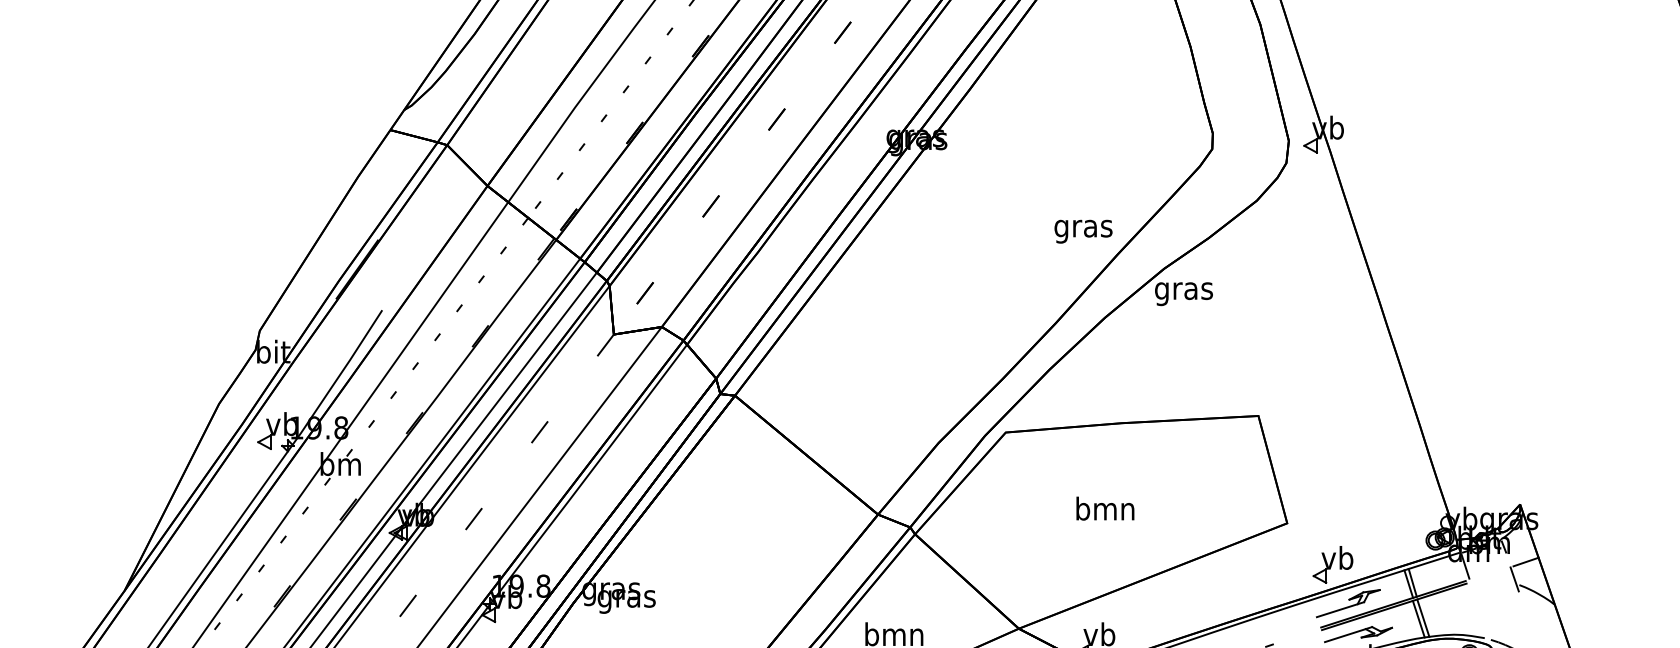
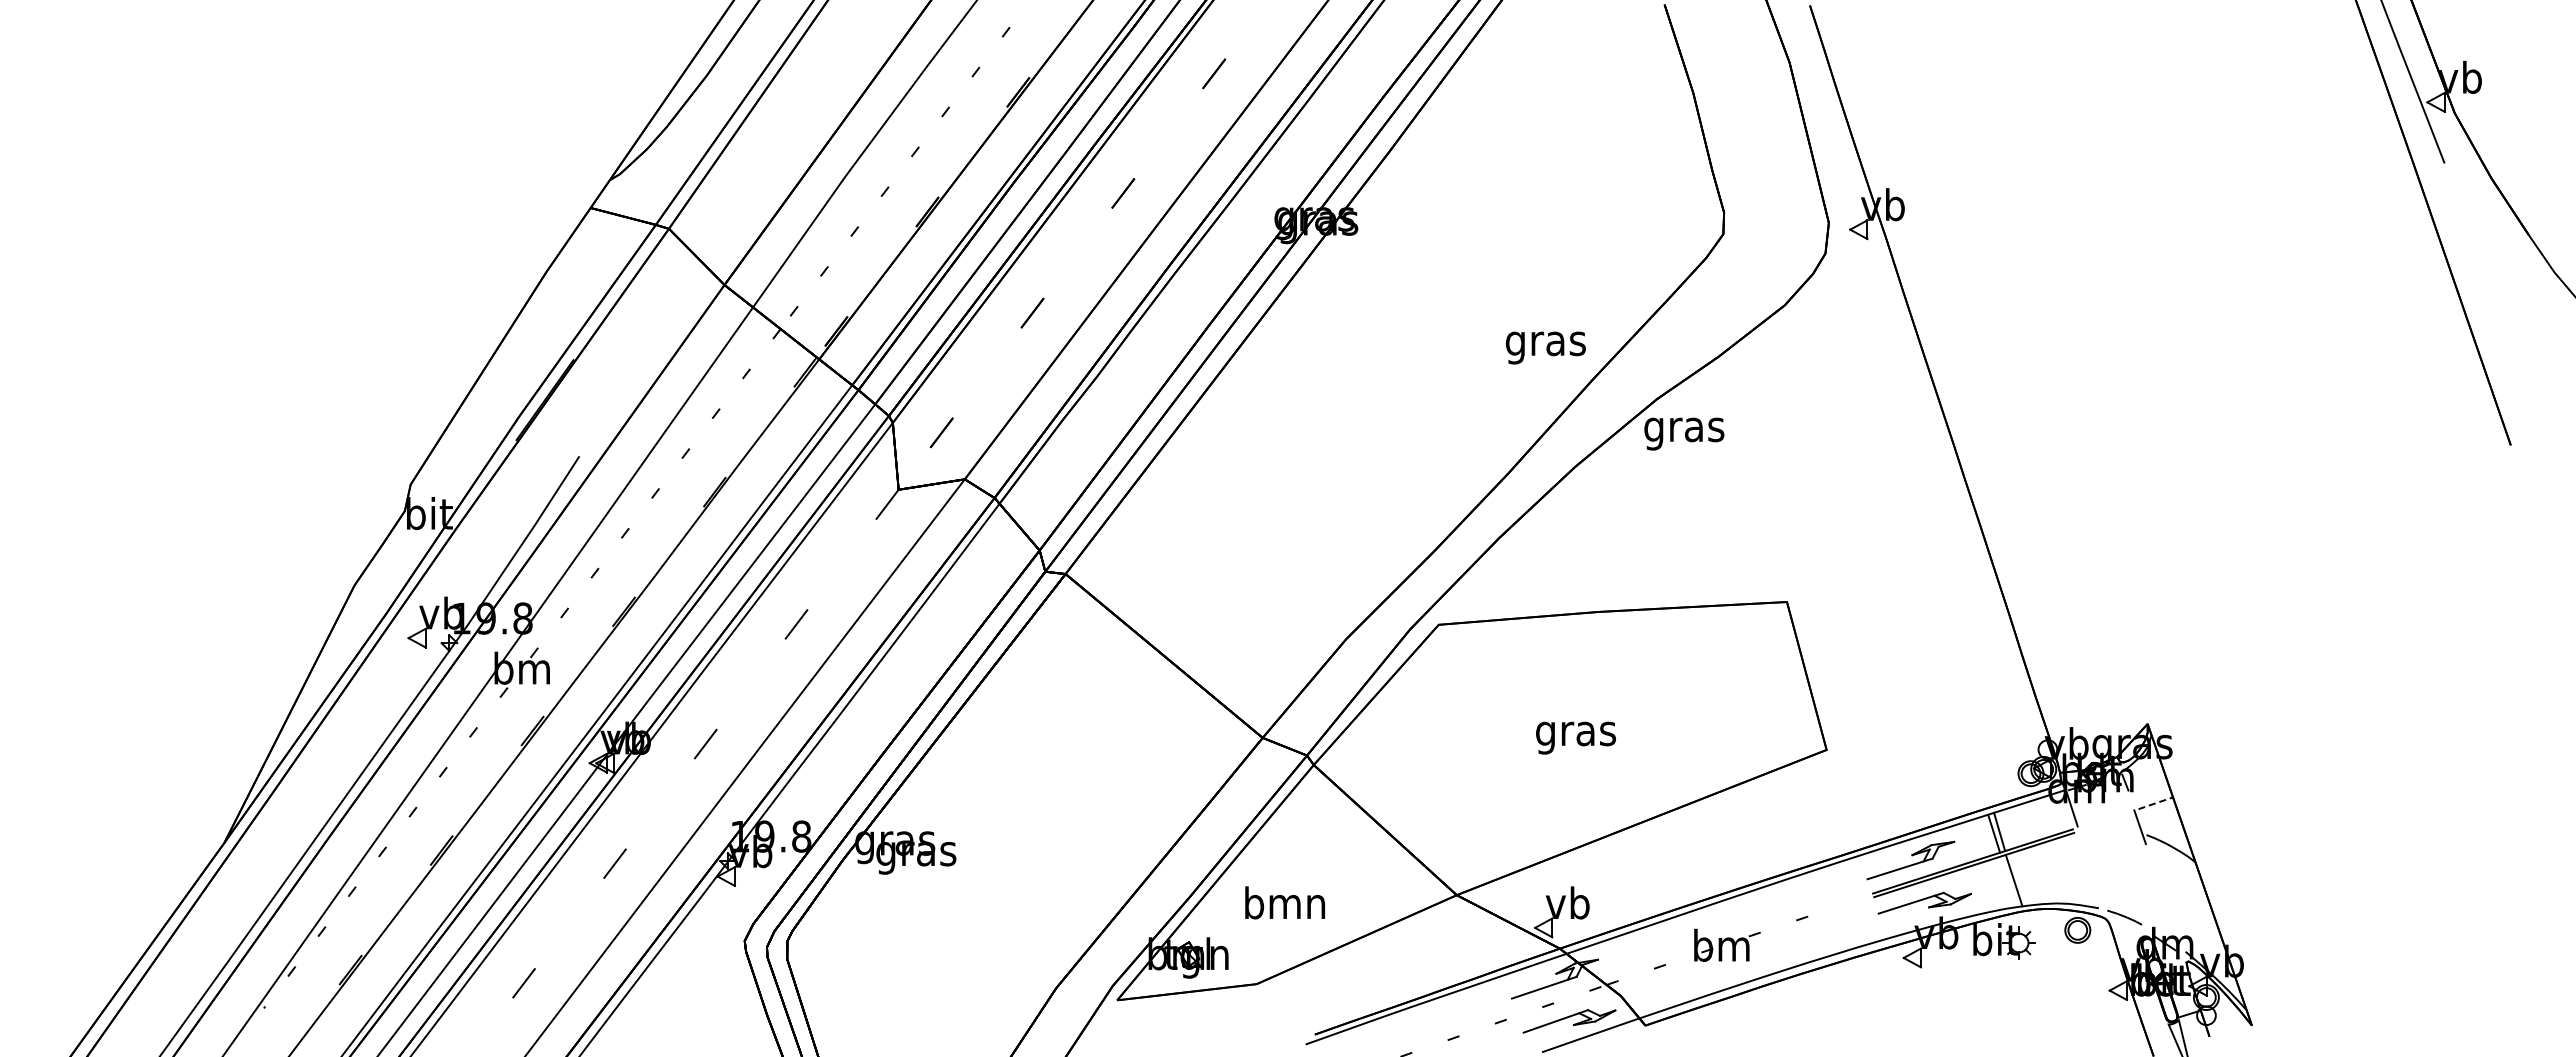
text: (1105, 511) -> (1576, 733), bmn -> gras
line: (1526, 562) -> (2156, 803), solid -> dashed
part: (1332, 565) -> (1889, 807), removed
line: (1418, 618) -> (2007, 881), removed

